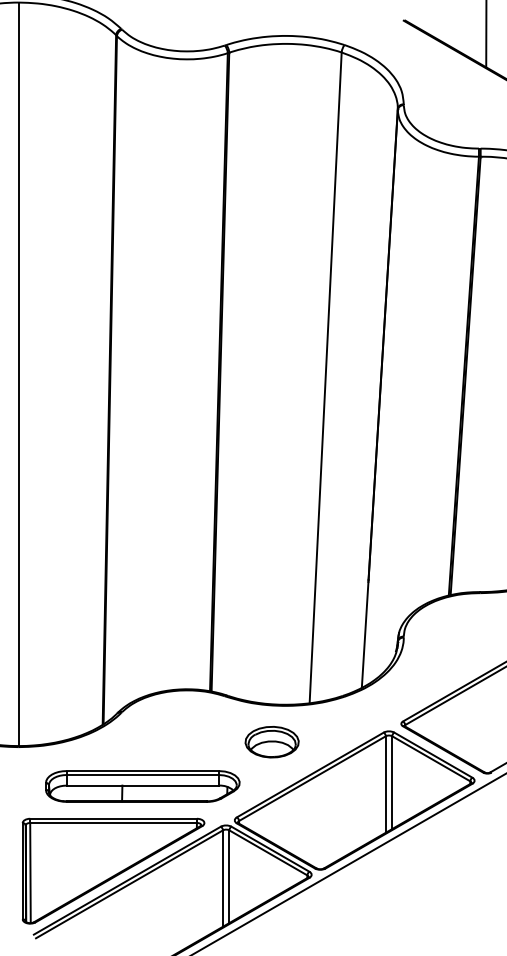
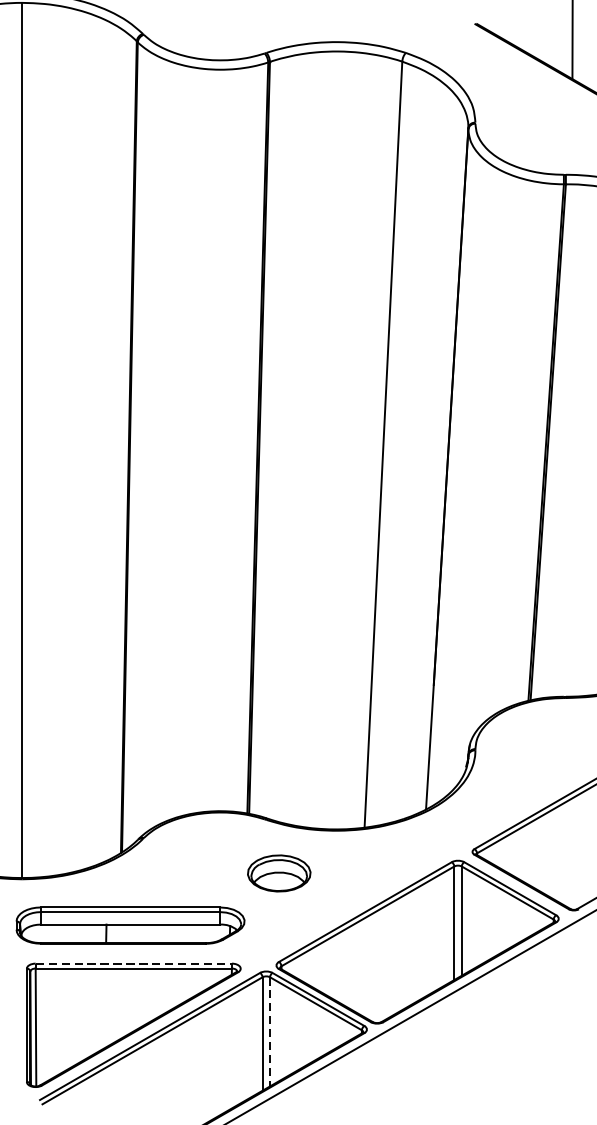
part: (271, 742) -> (278, 873), moved
part: (142, 786) -> (130, 925), moved
line: (114, 818) -> (134, 963), solid -> dashed
line: (229, 877) -> (270, 1032), solid -> dashed

